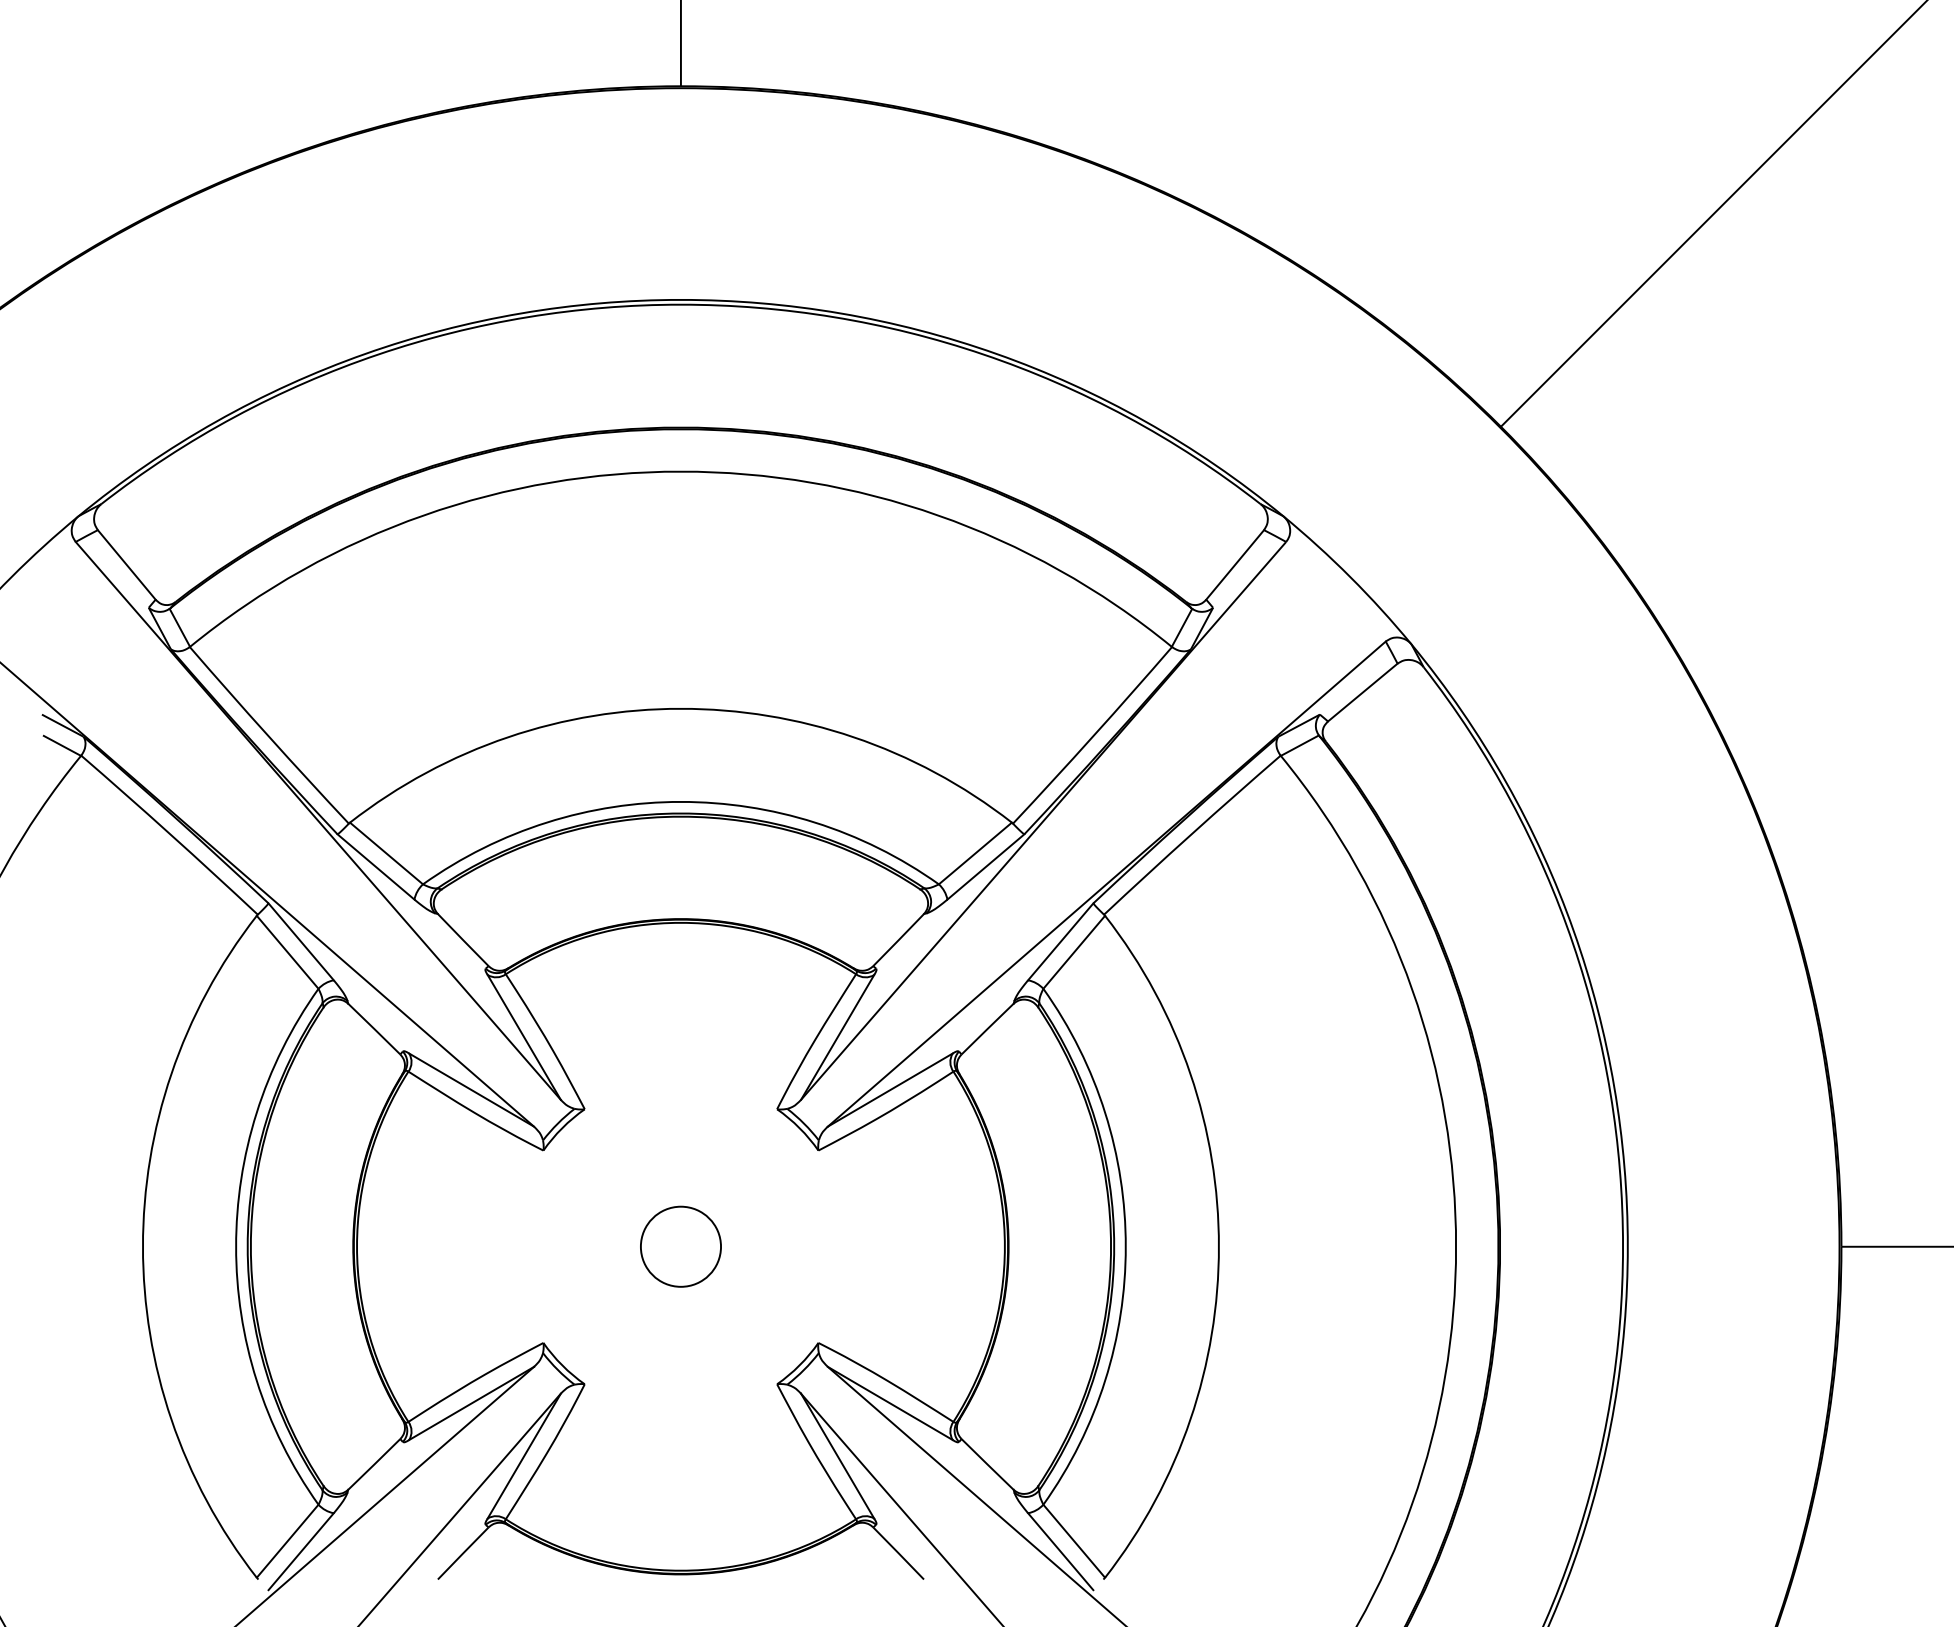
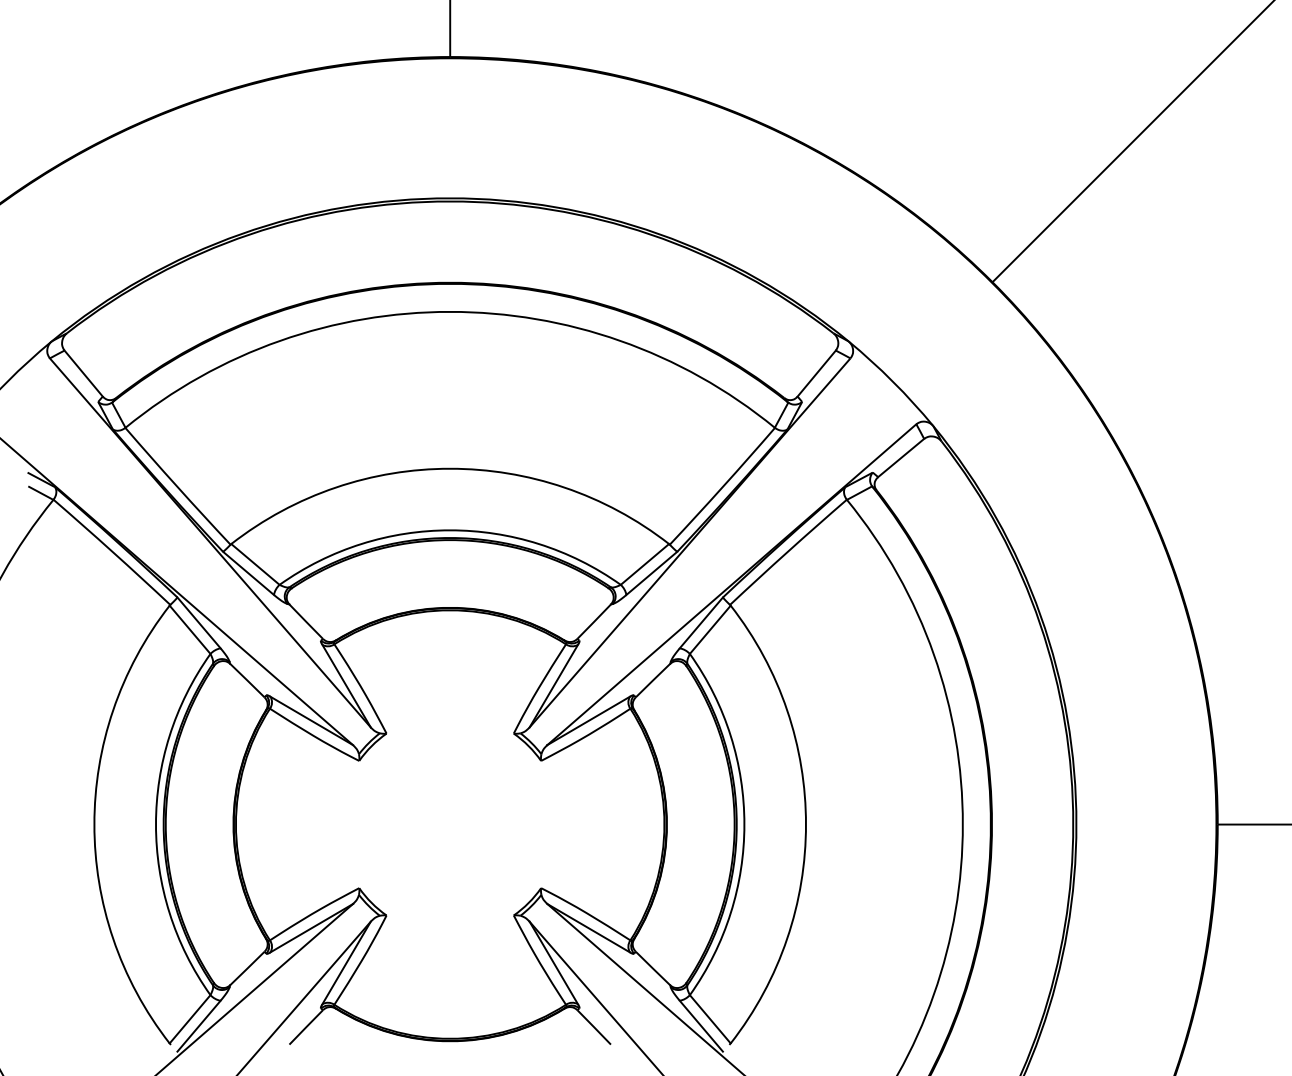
circle: (679, 1246) -> (449, 824), removed

